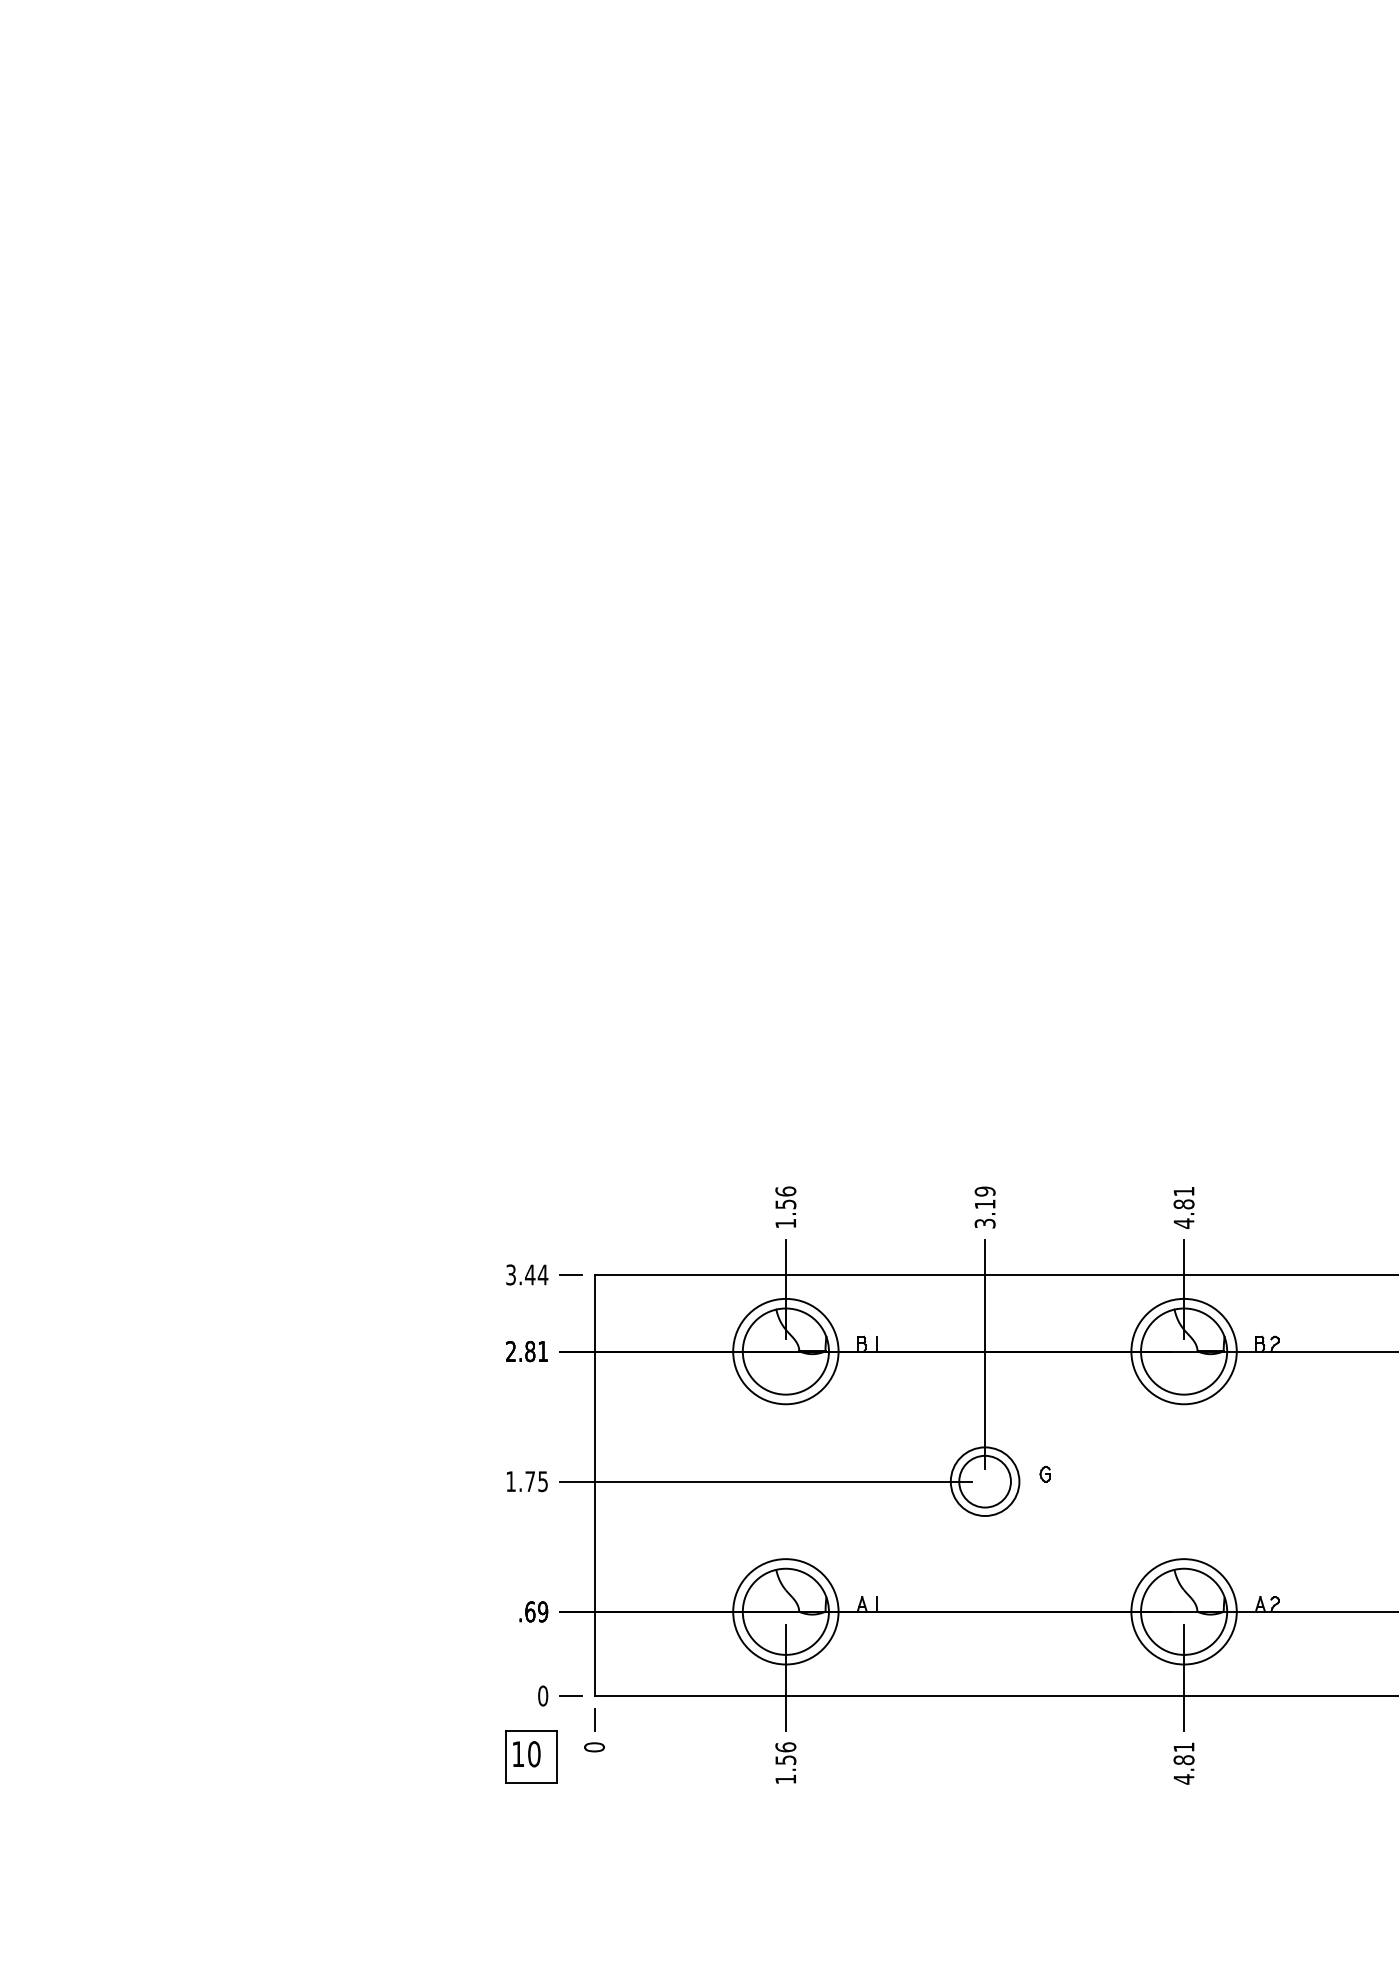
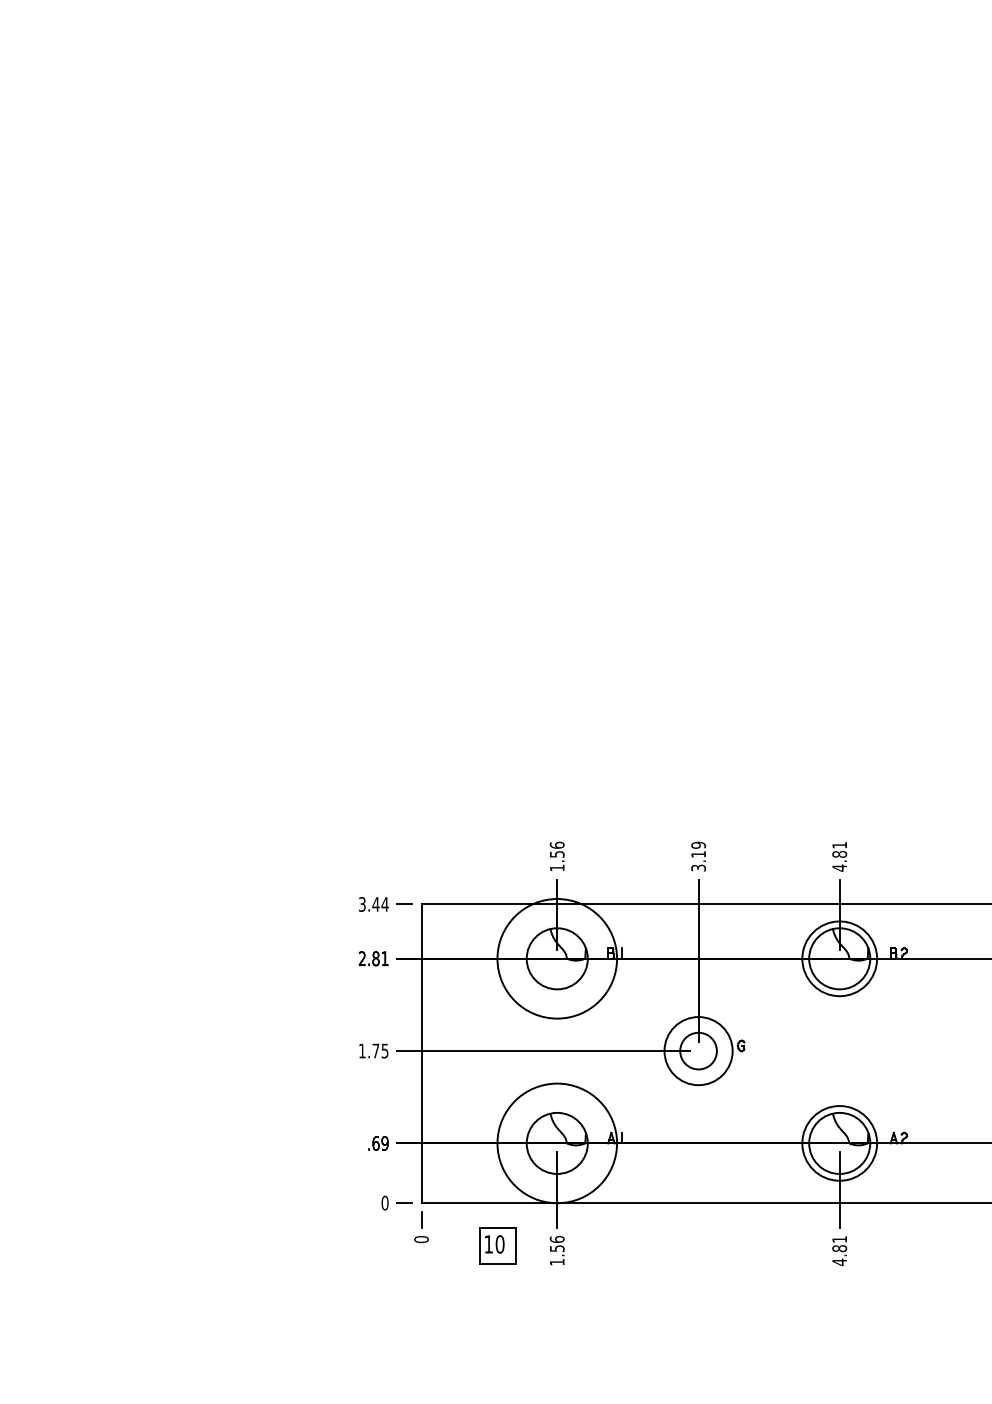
circle: (785, 1351) -> (556, 958), size x1.6
circle: (984, 1481) -> (698, 1050), size x1.4
circle: (785, 1611) -> (556, 1143), size x1.6
part: (531, 1756) -> (498, 1246), moved

